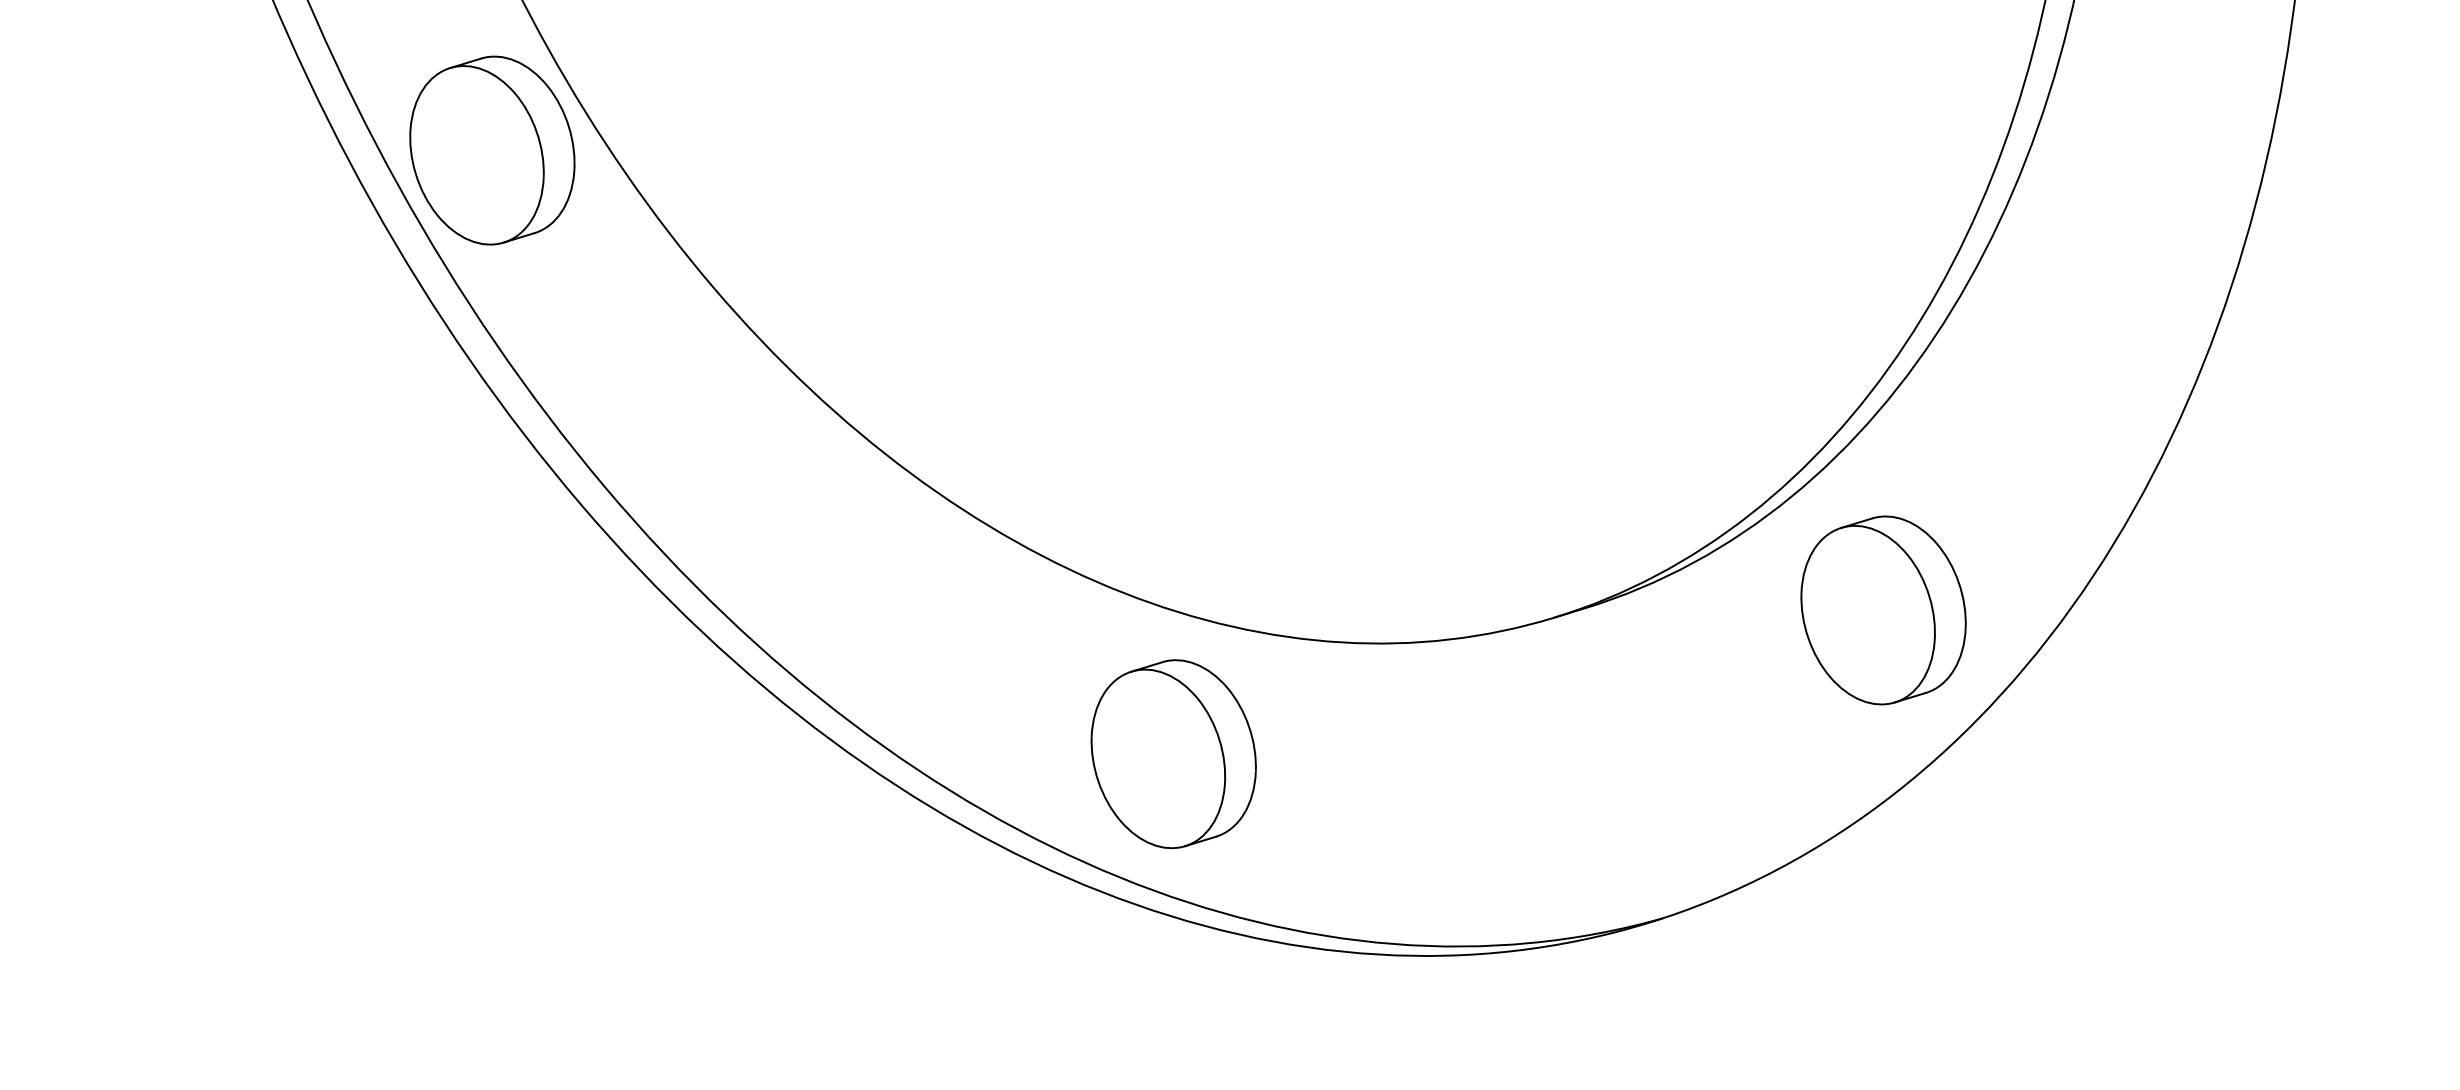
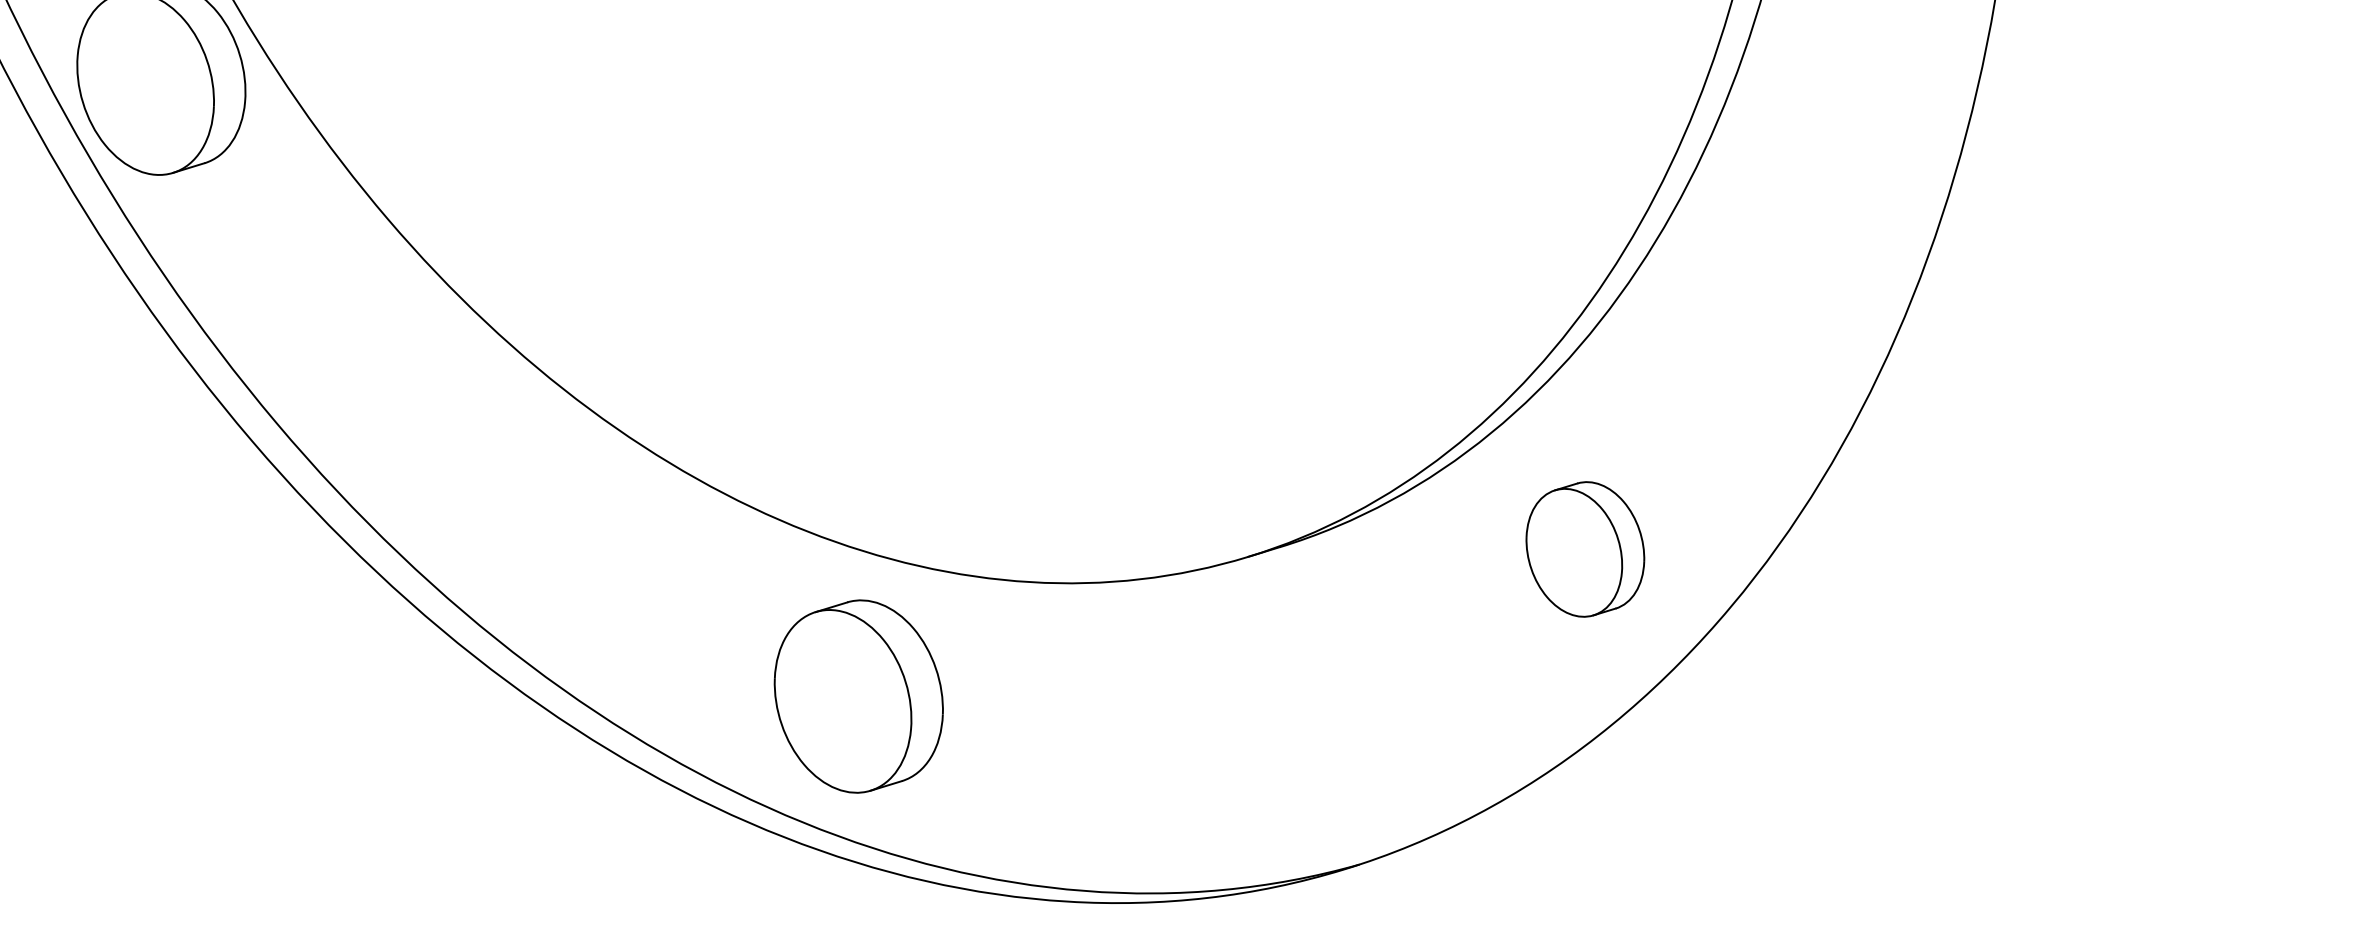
part: (1883, 610) -> (1585, 549), size x0.7

